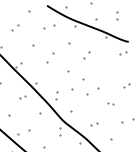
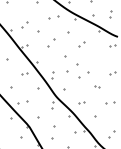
part: (14, 27) -> (24, 24), moved

